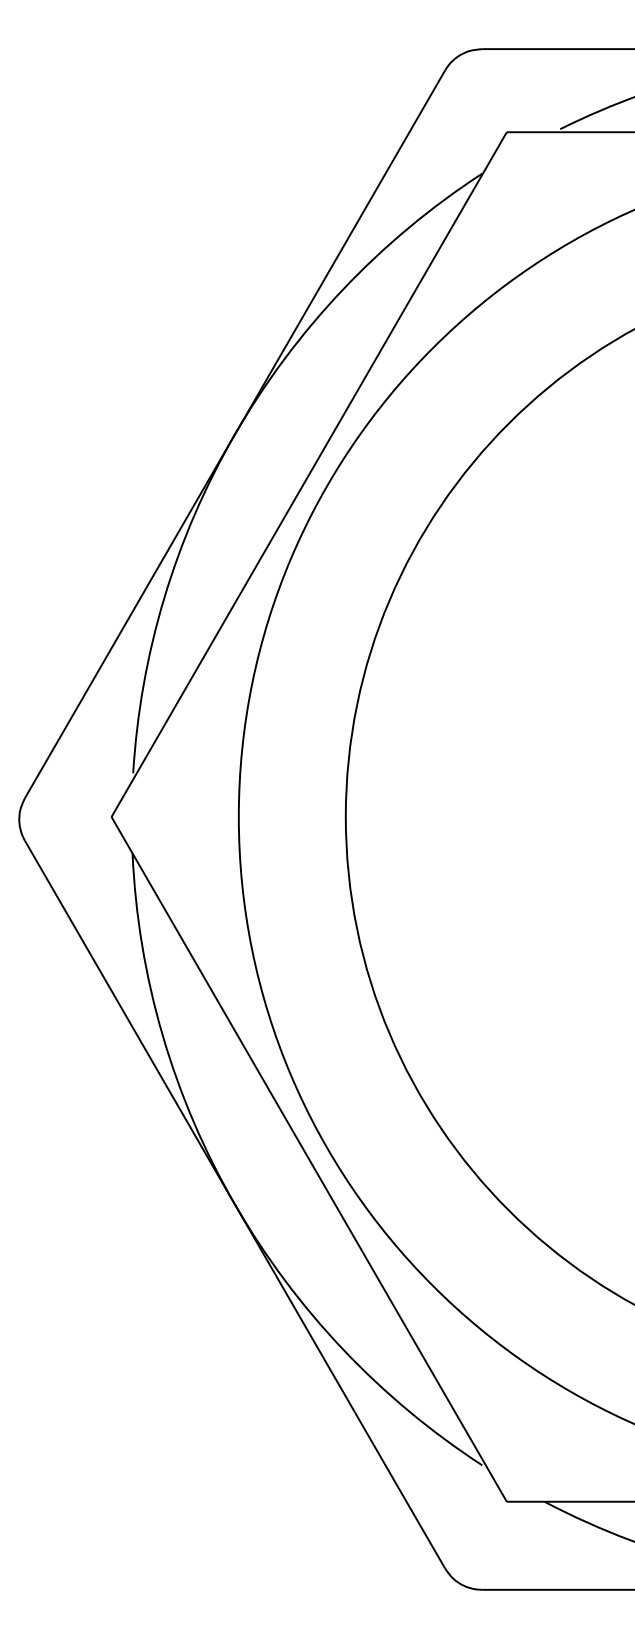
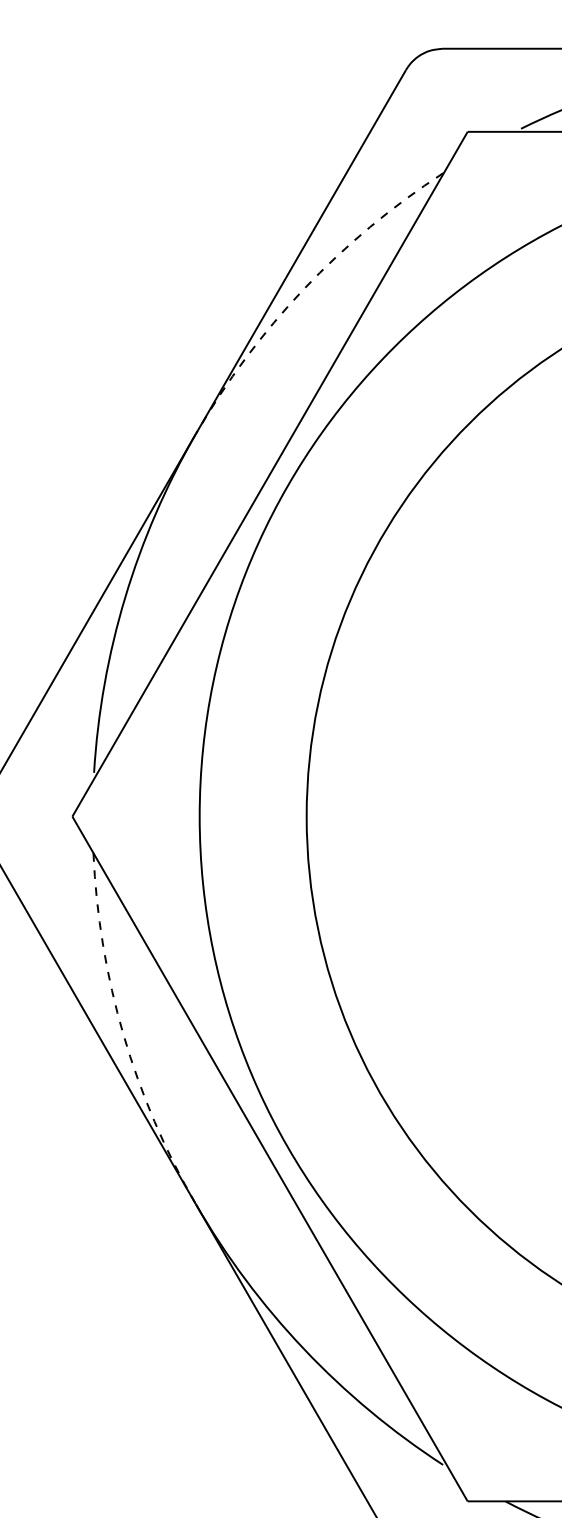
arc: (343, 289) -> (304, 289), solid -> dashed
arc: (162, 1035) -> (123, 1035), solid -> dashed

